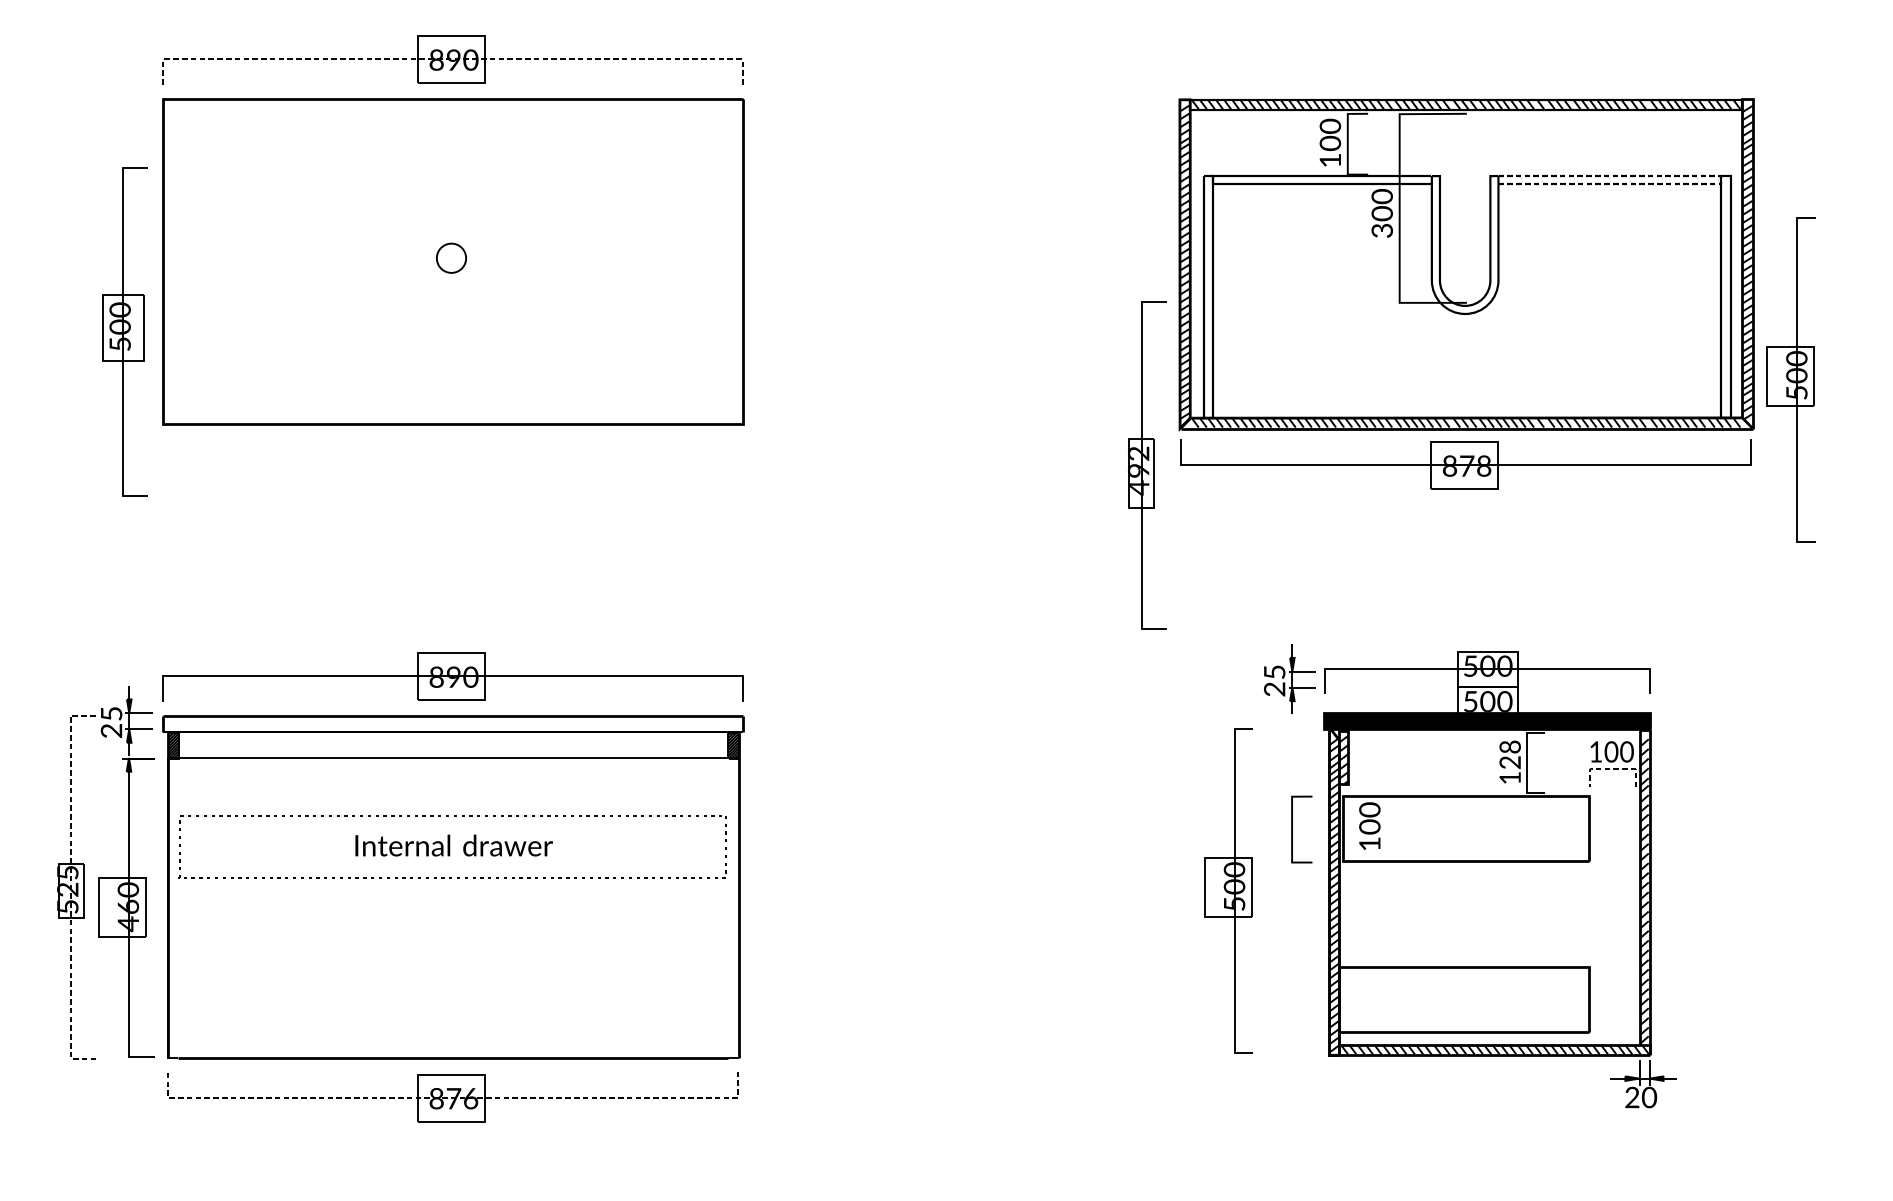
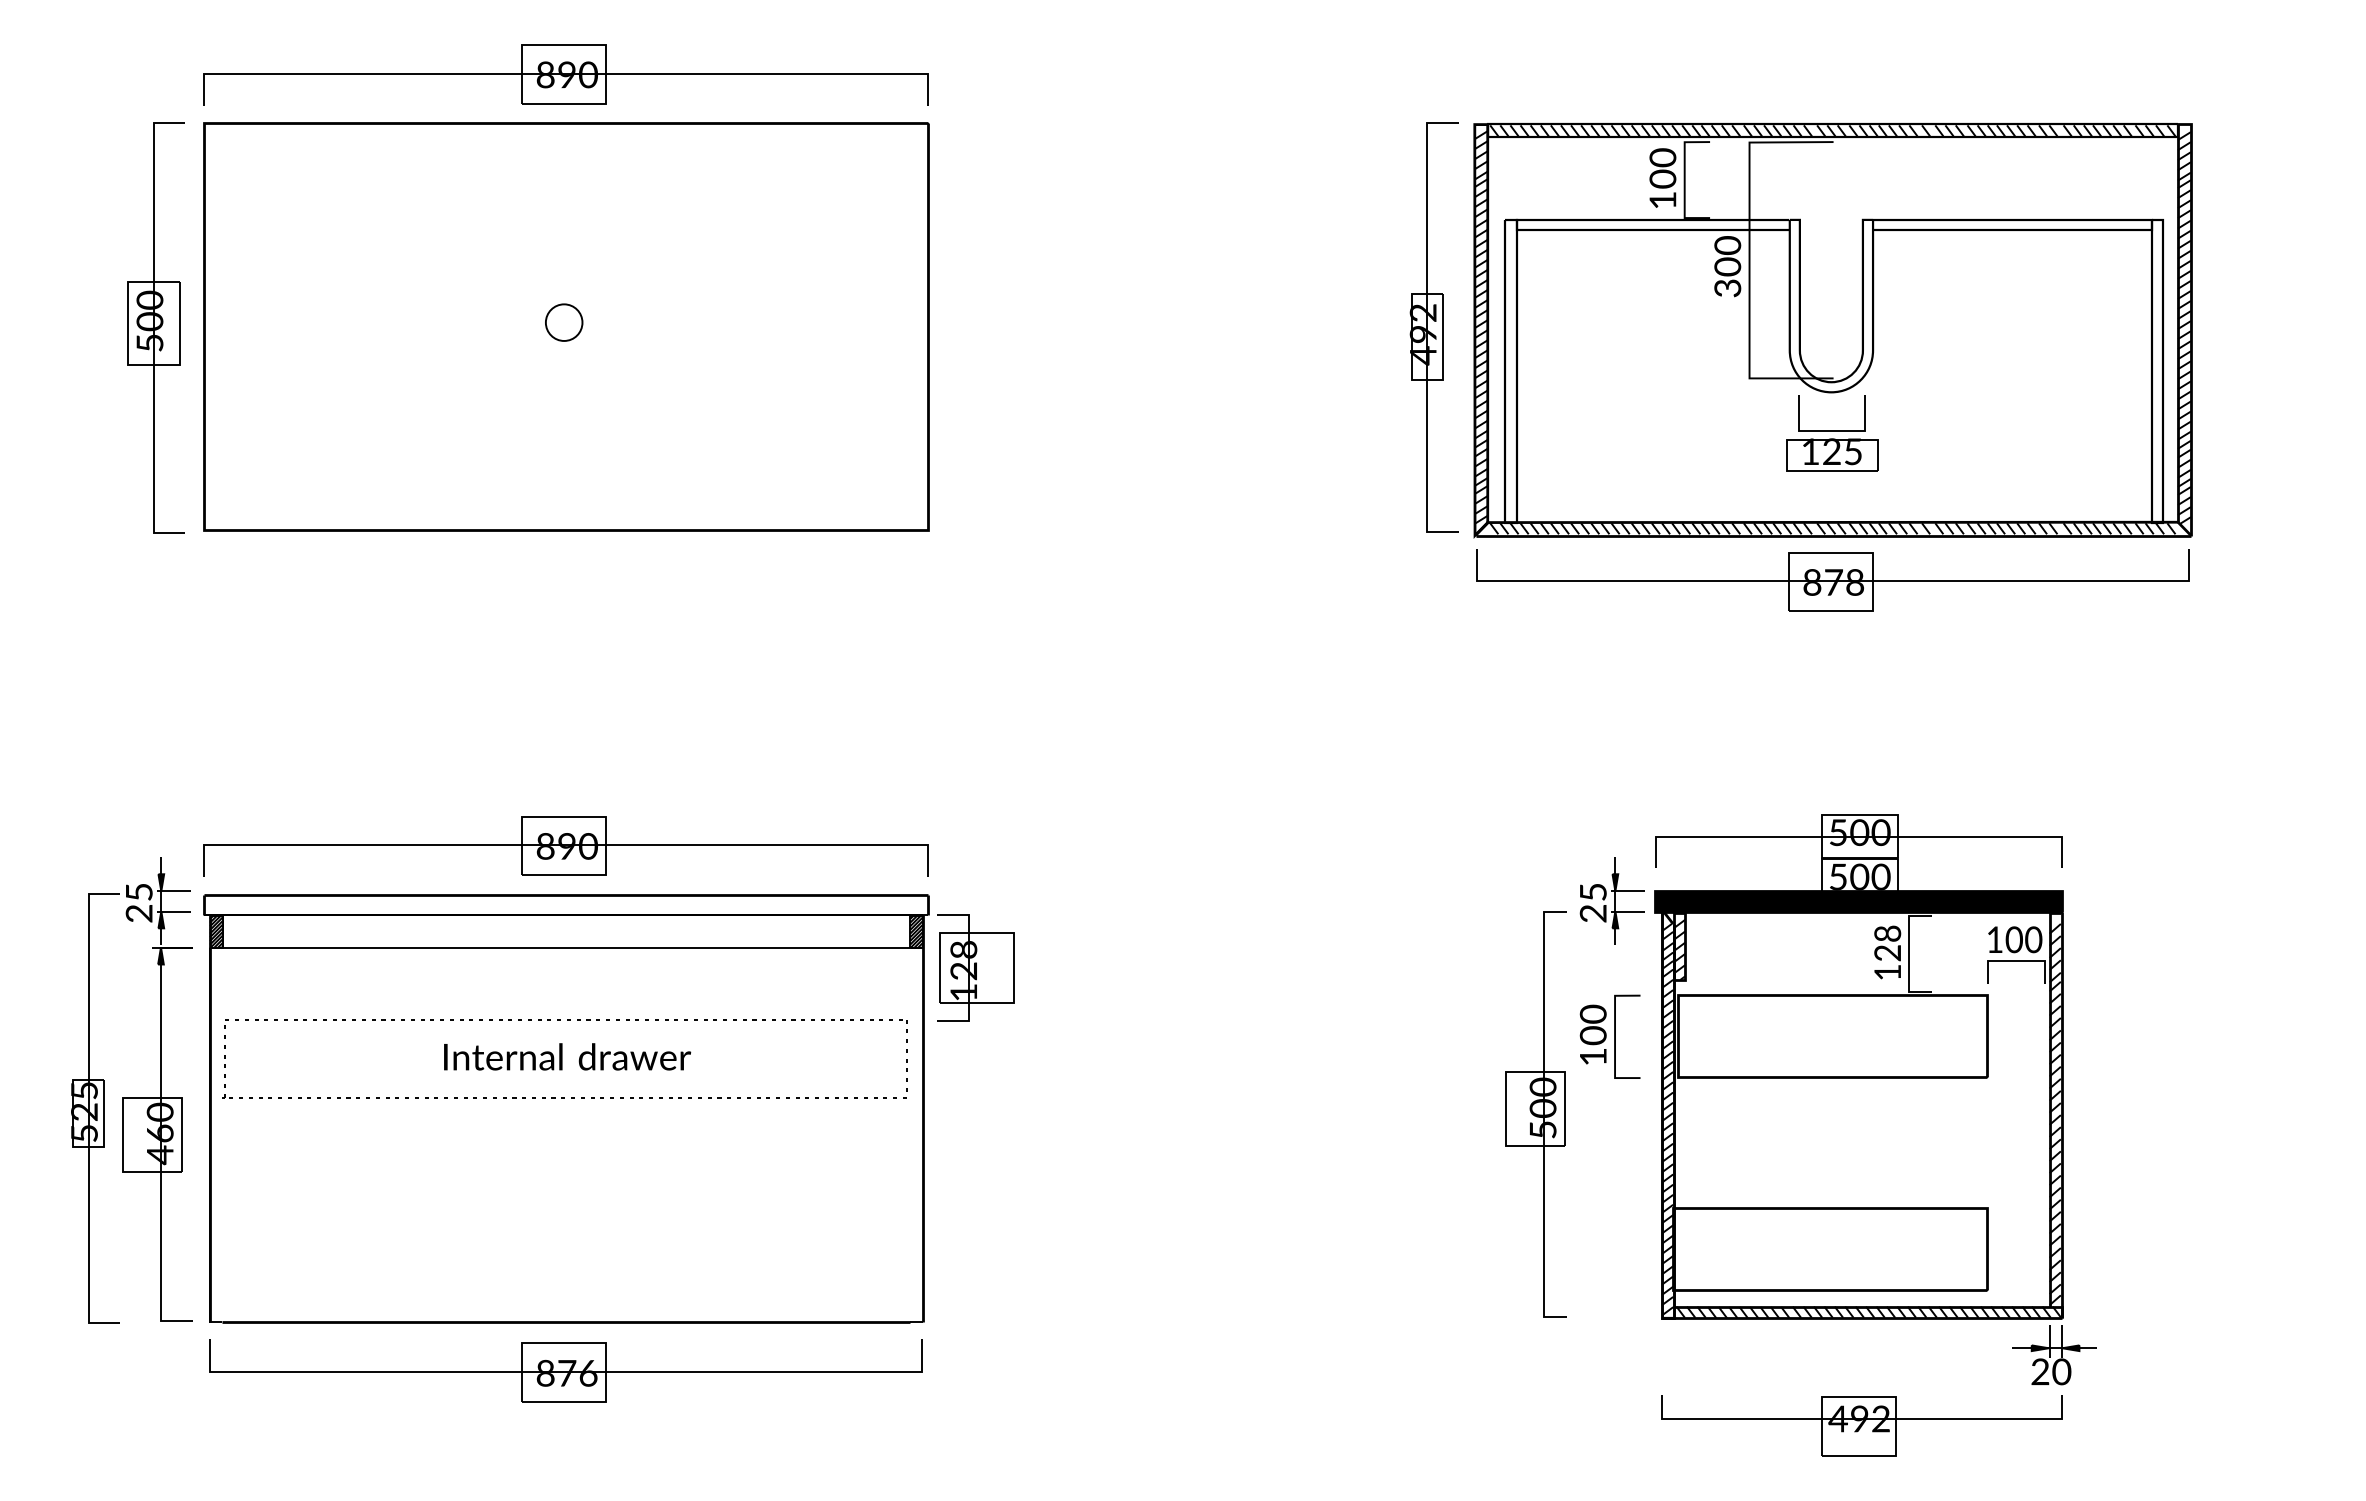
line: (452, 58) -> (565, 73), dashed -> solid
line: (1721, 179) -> (2151, 224), dashed -> solid
part: (124, 331) -> (155, 327), moved
part: (1466, 346) -> (1832, 433), added
part: (1790, 380) -> (2238, 475), removed
part: (1146, 465) -> (1433, 327), moved
part: (1289, 678) -> (1611, 900), moved
line: (1613, 769) -> (2016, 961), dashed -> solid
part: (780, 774) -> (975, 967), added
text: (1369, 826) -> (1592, 1034), moved
line: (71, 886) -> (88, 1108), dashed -> solid
line: (452, 1098) -> (565, 1372), dashed -> solid
part: (1489, 1140) -> (1861, 1425), added

